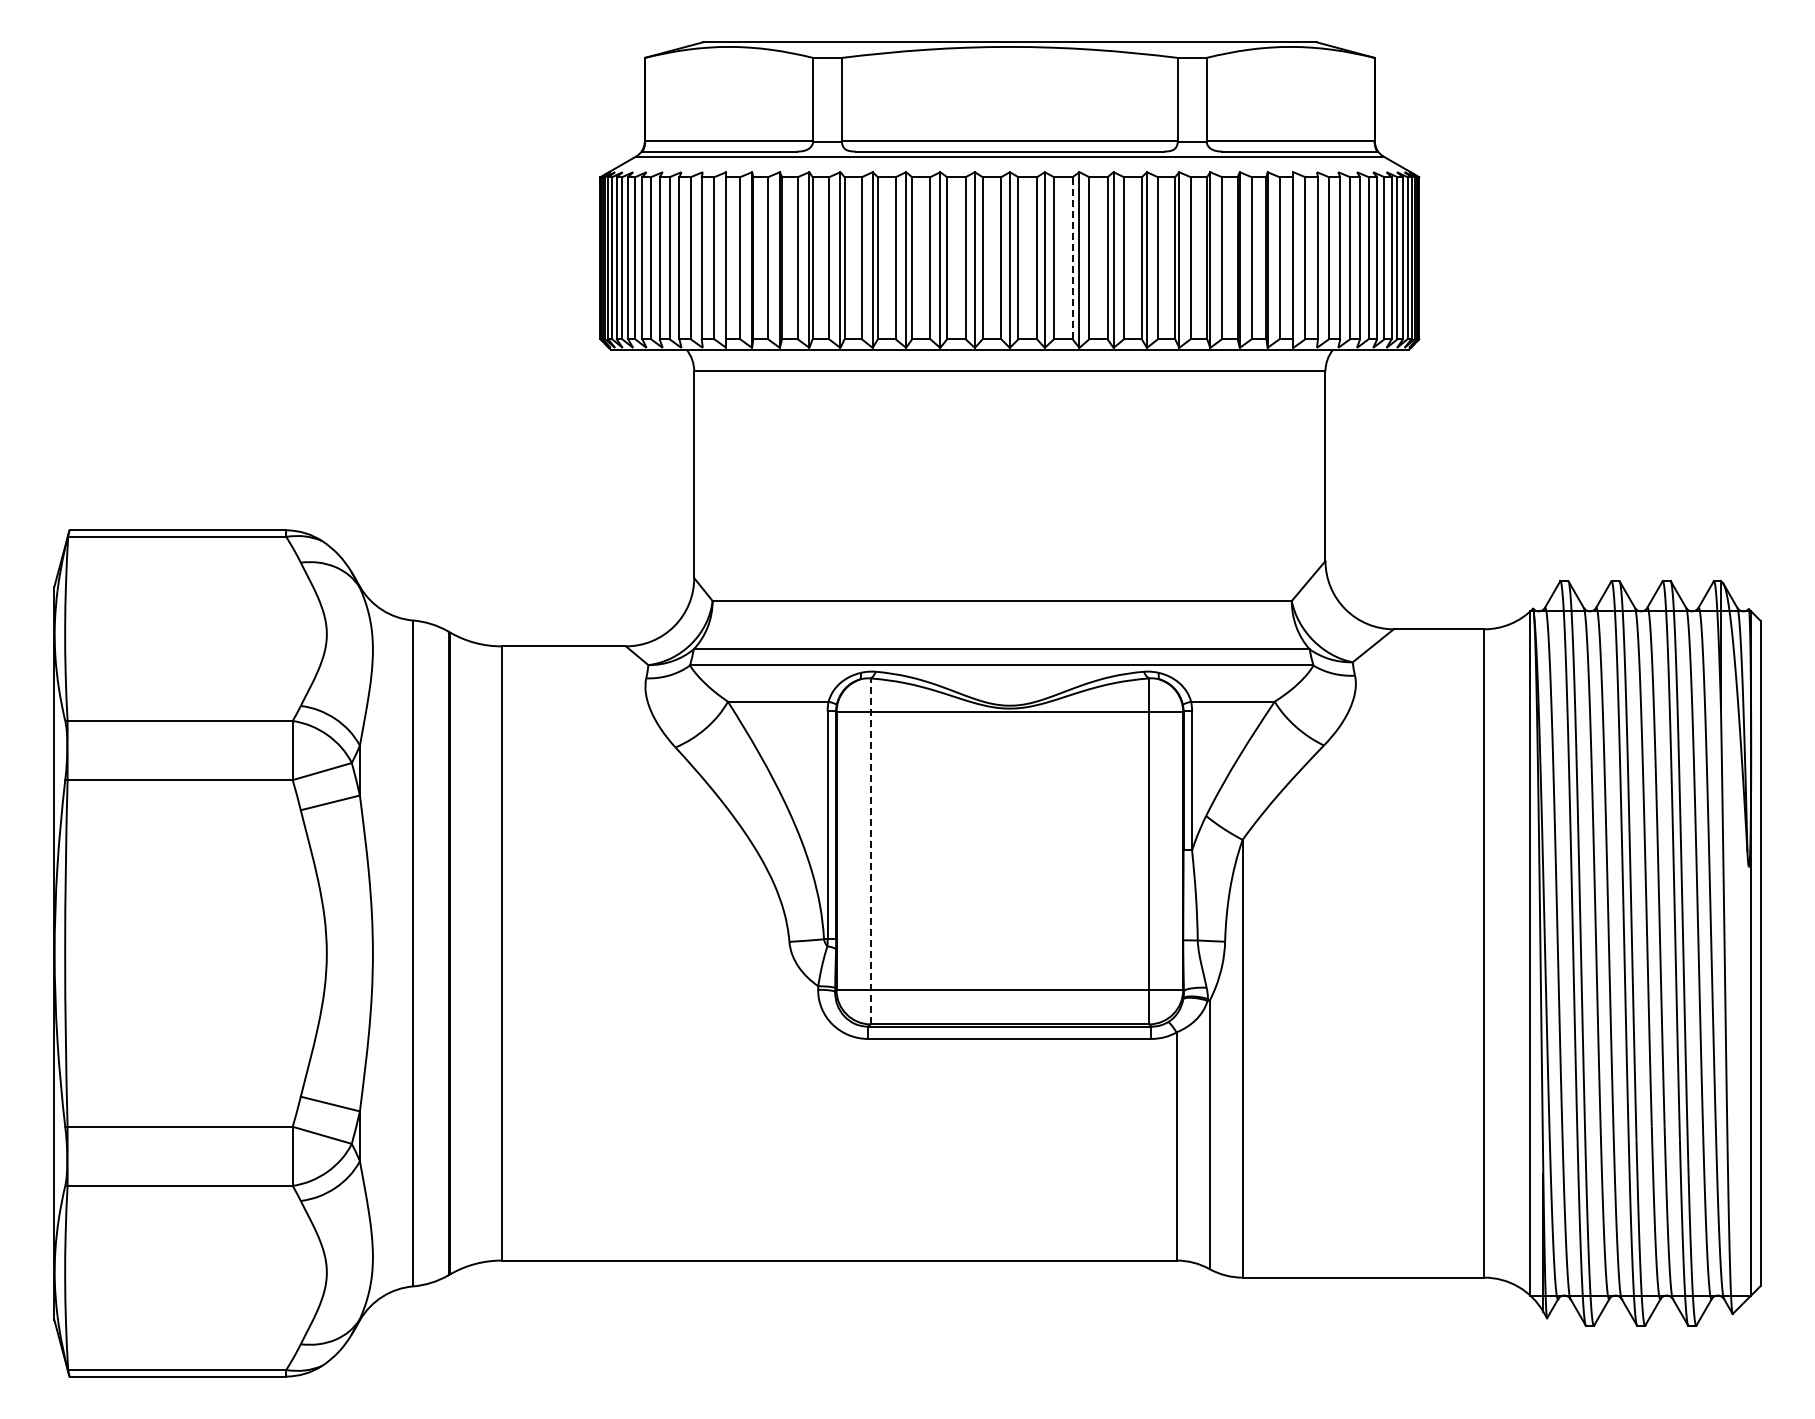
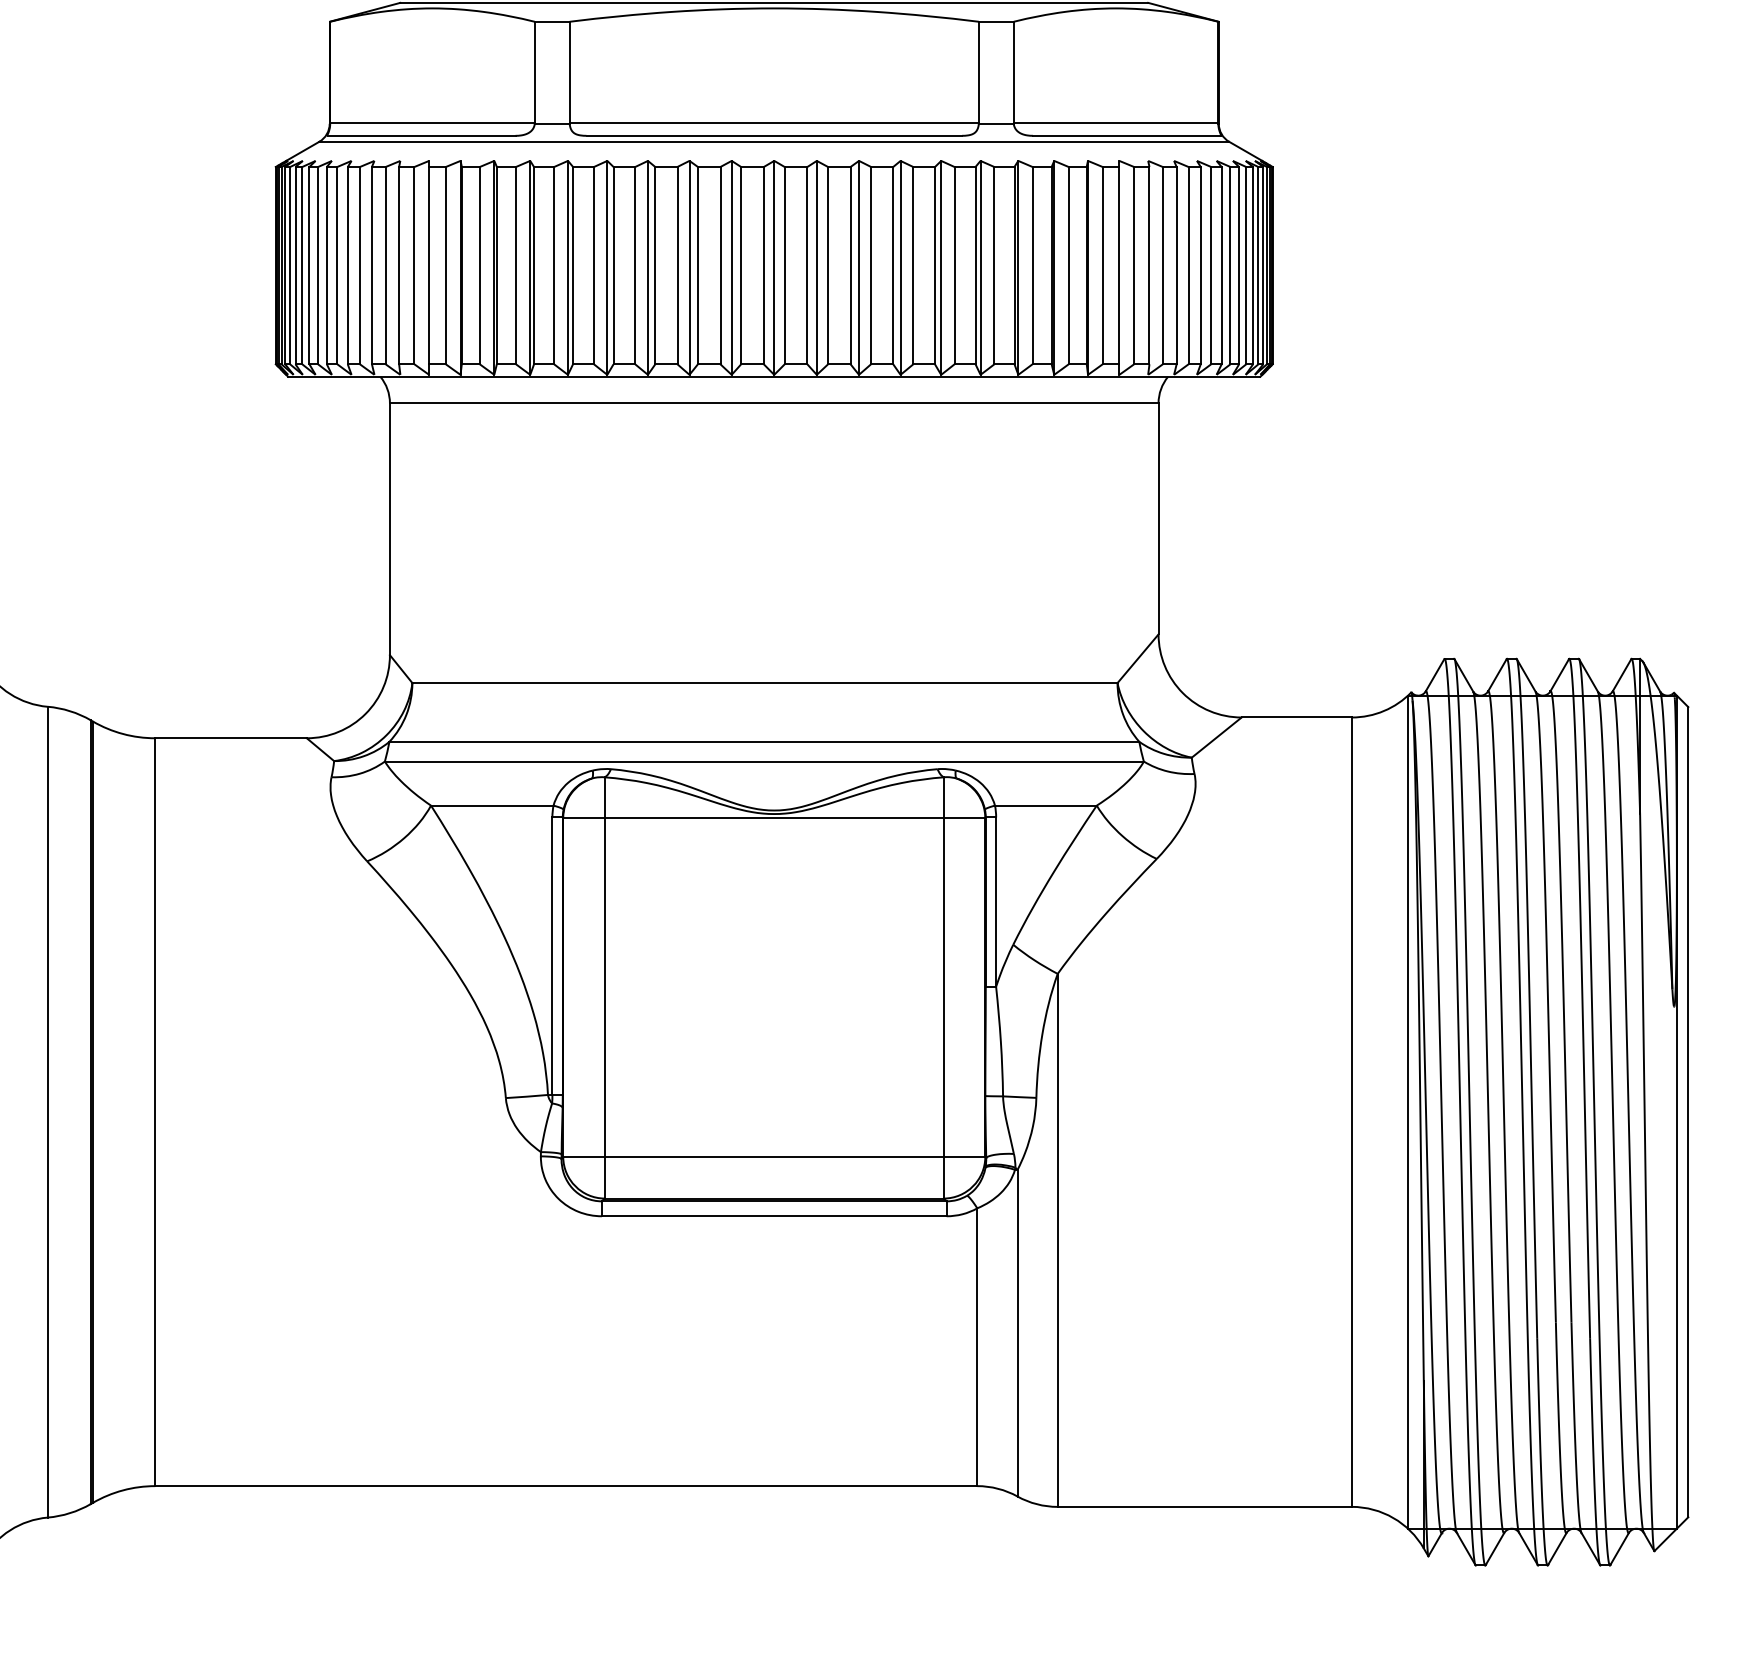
line: (1072, 257) -> (850, 264), dashed -> solid
line: (870, 851) -> (604, 988), dashed -> solid

